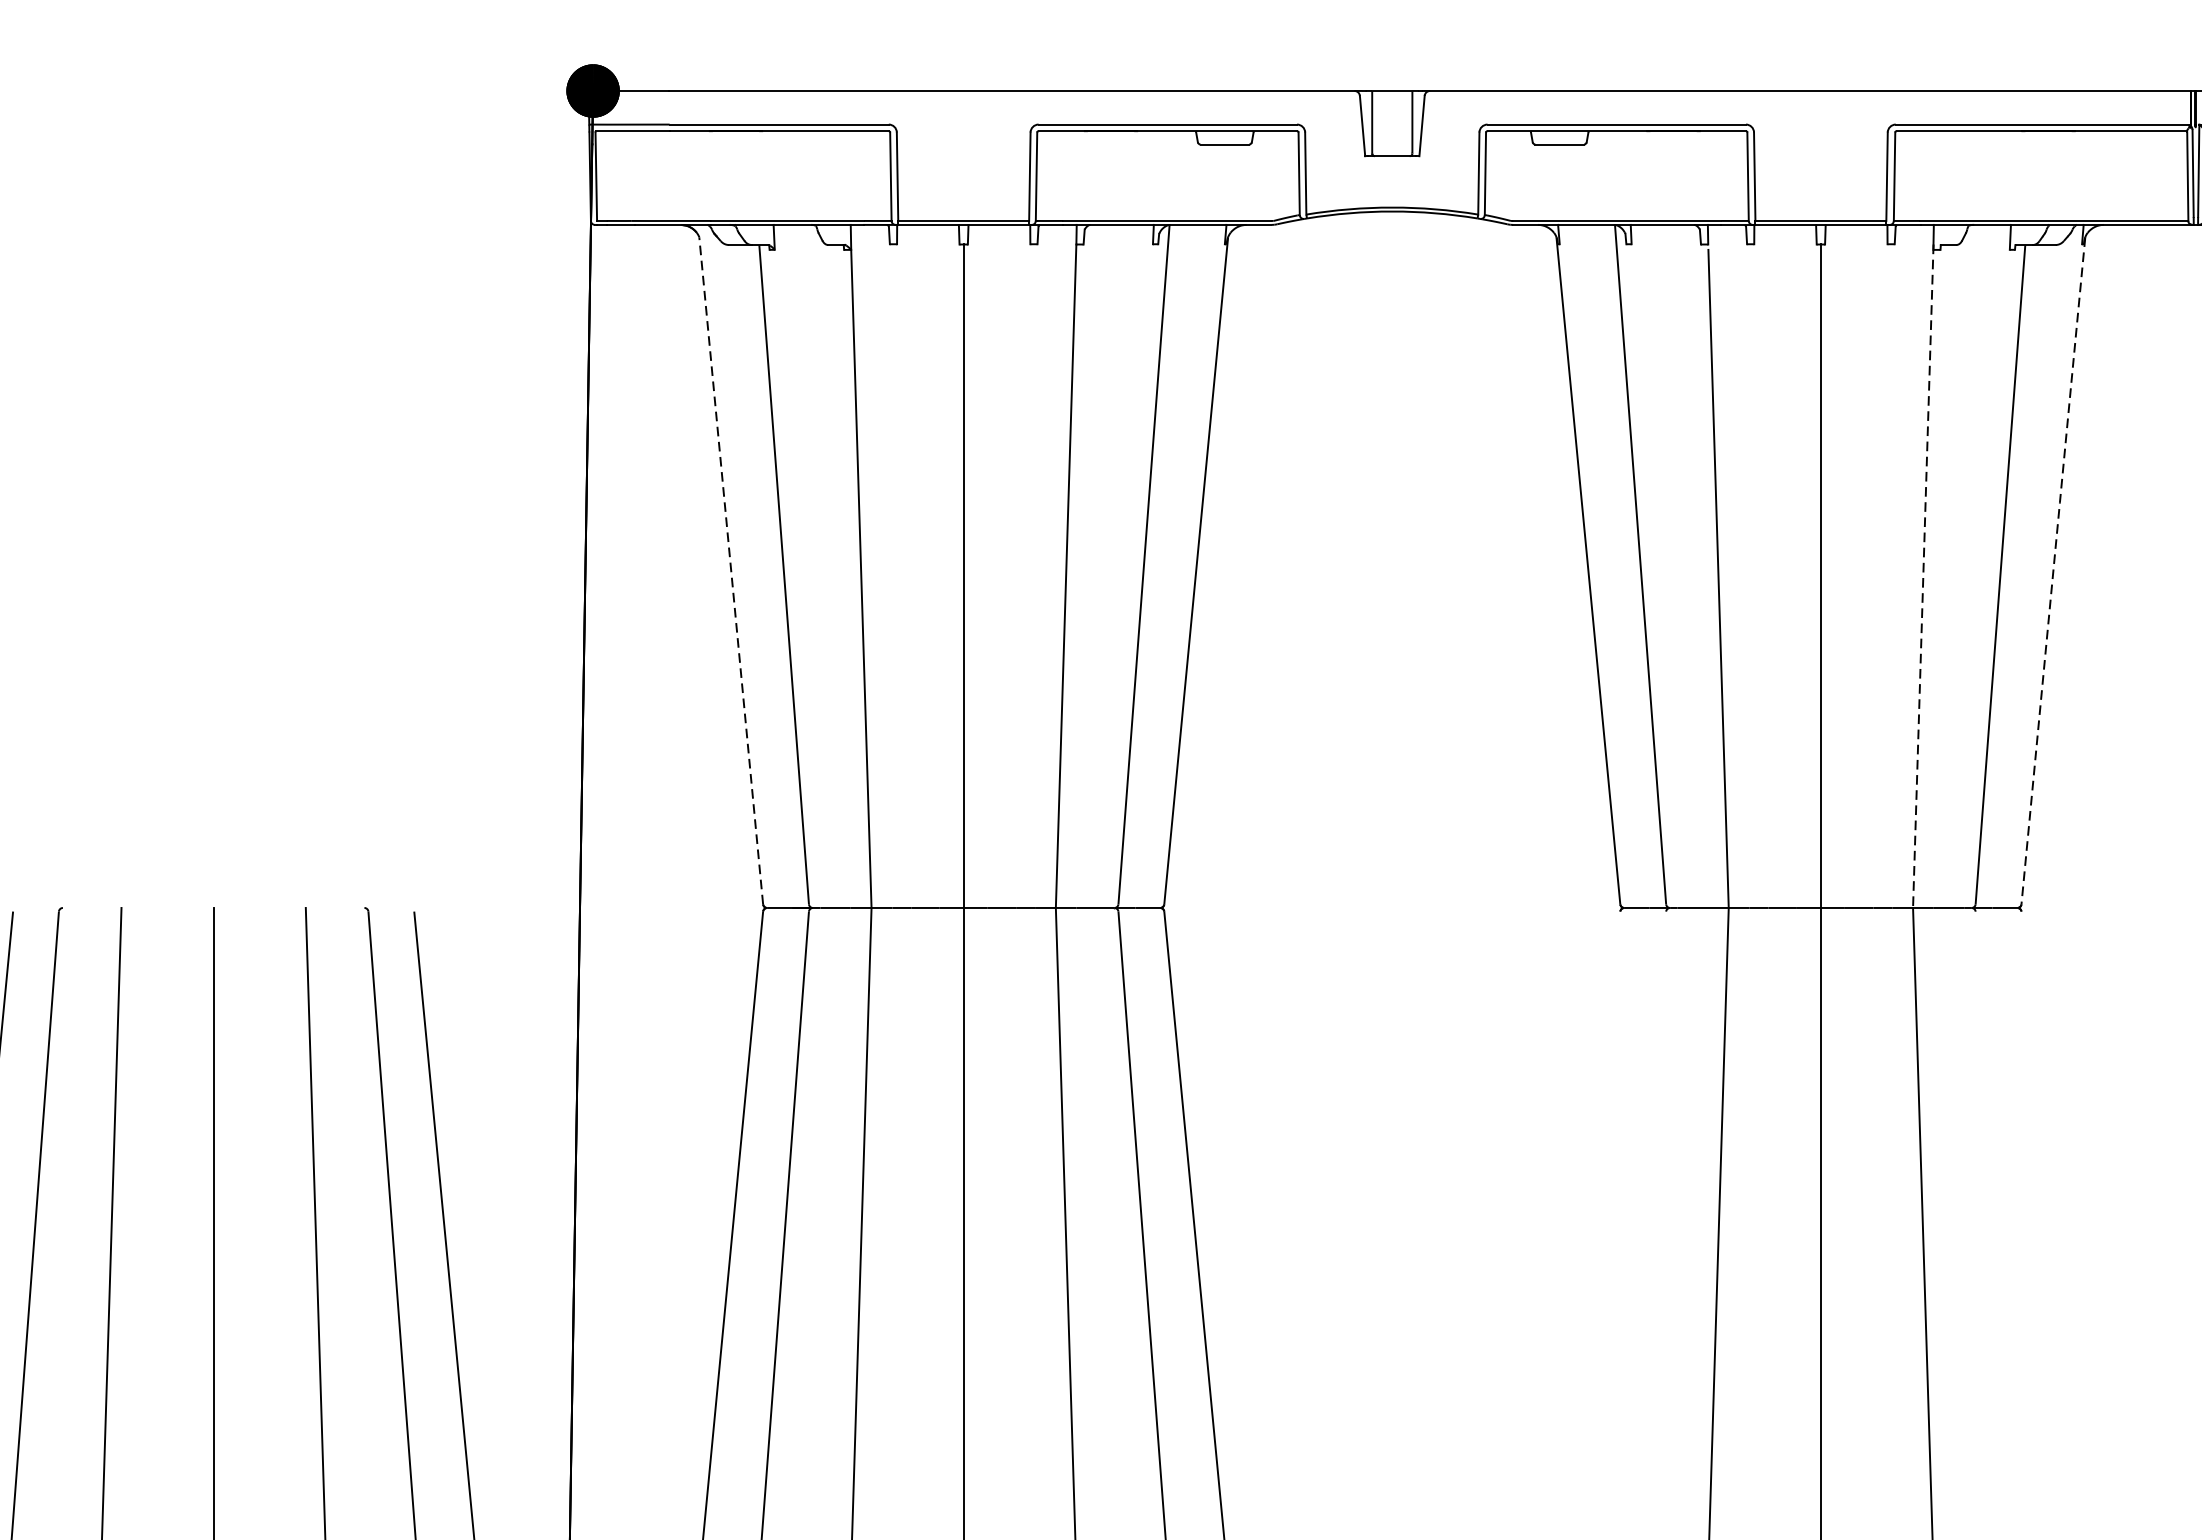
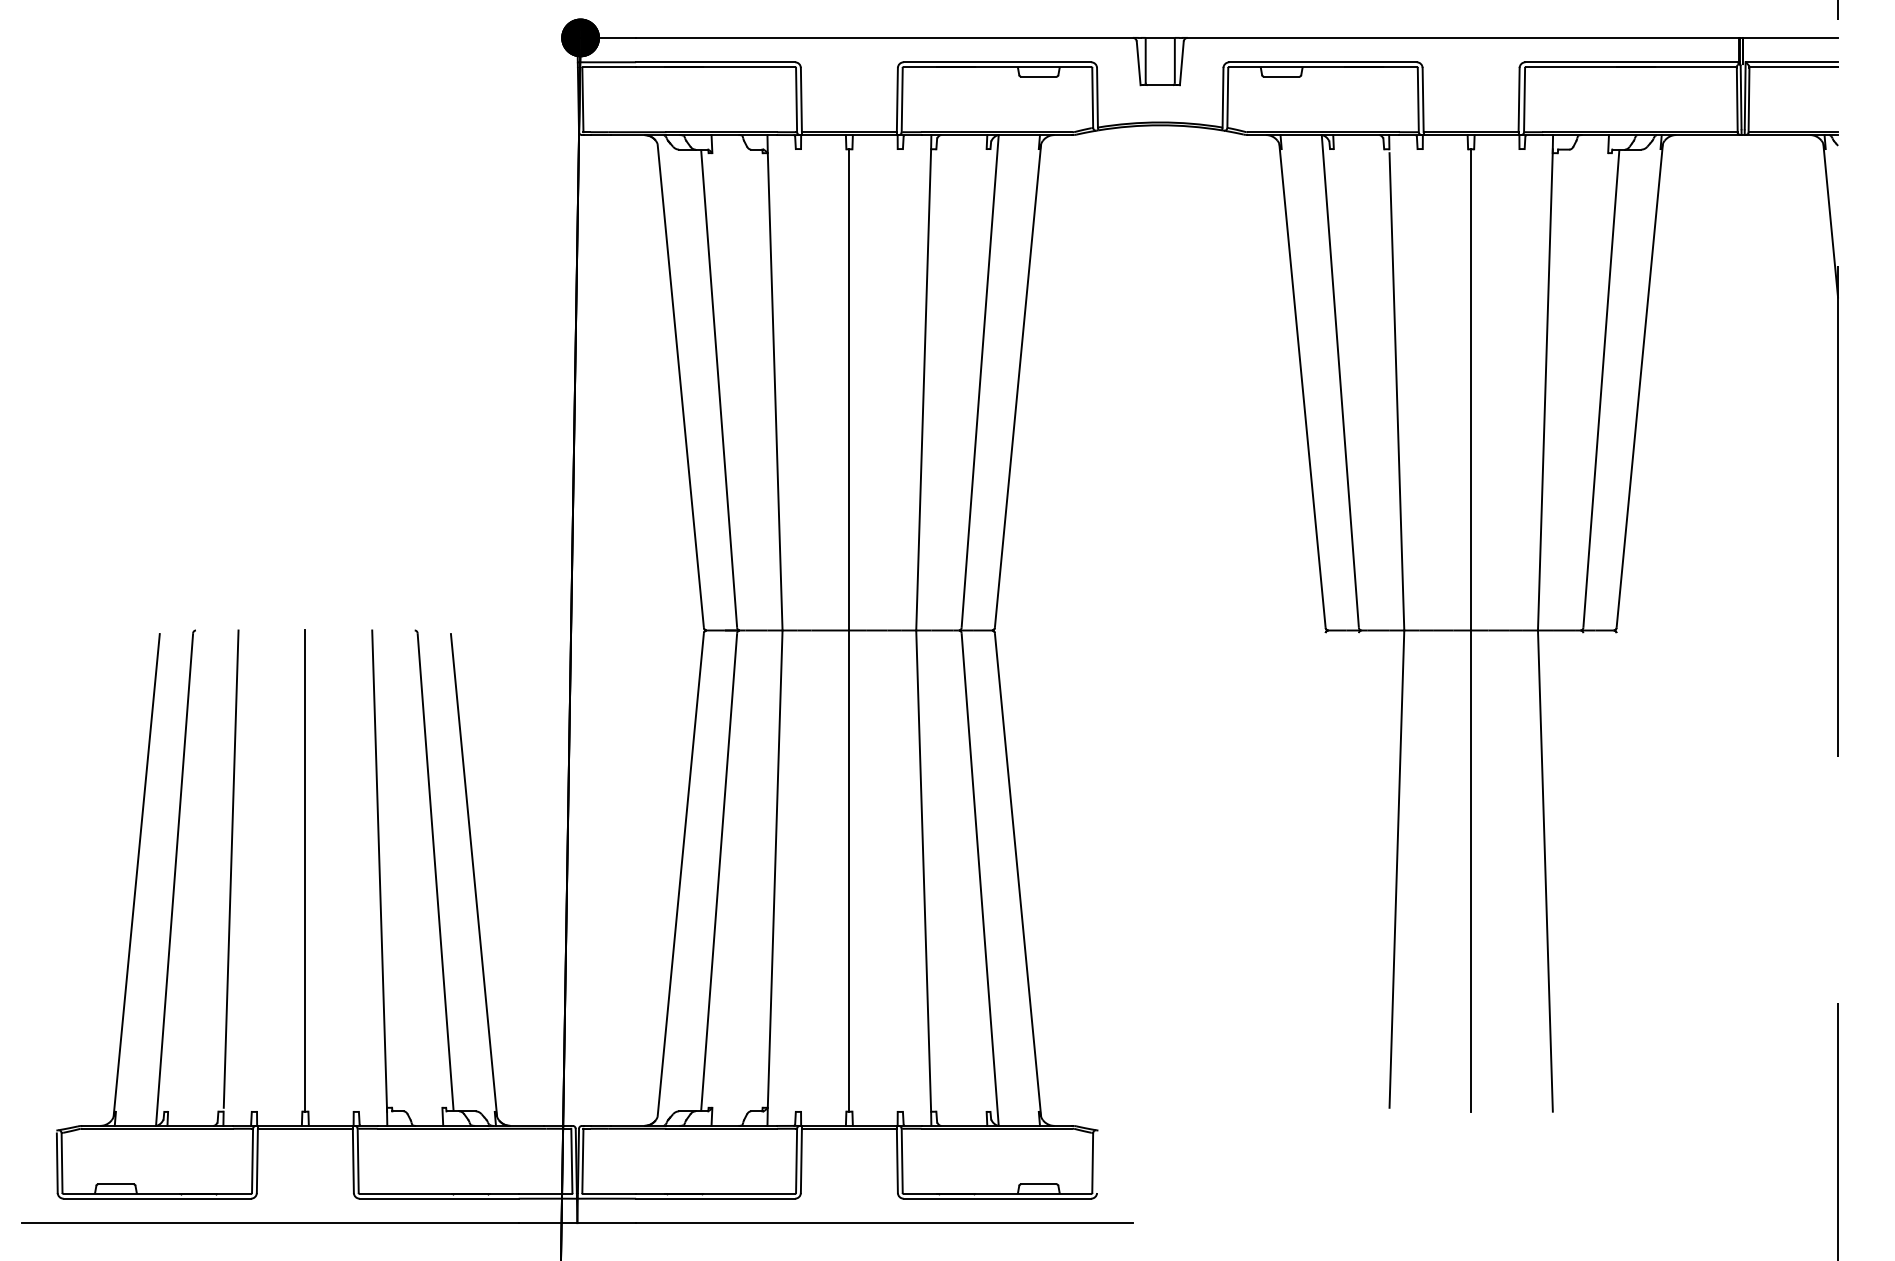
line: (730, 570) -> (680, 385), dashed -> solid
line: (2053, 570) -> (1639, 385), dashed -> solid
line: (1923, 575) -> (1545, 389), dashed -> solid

